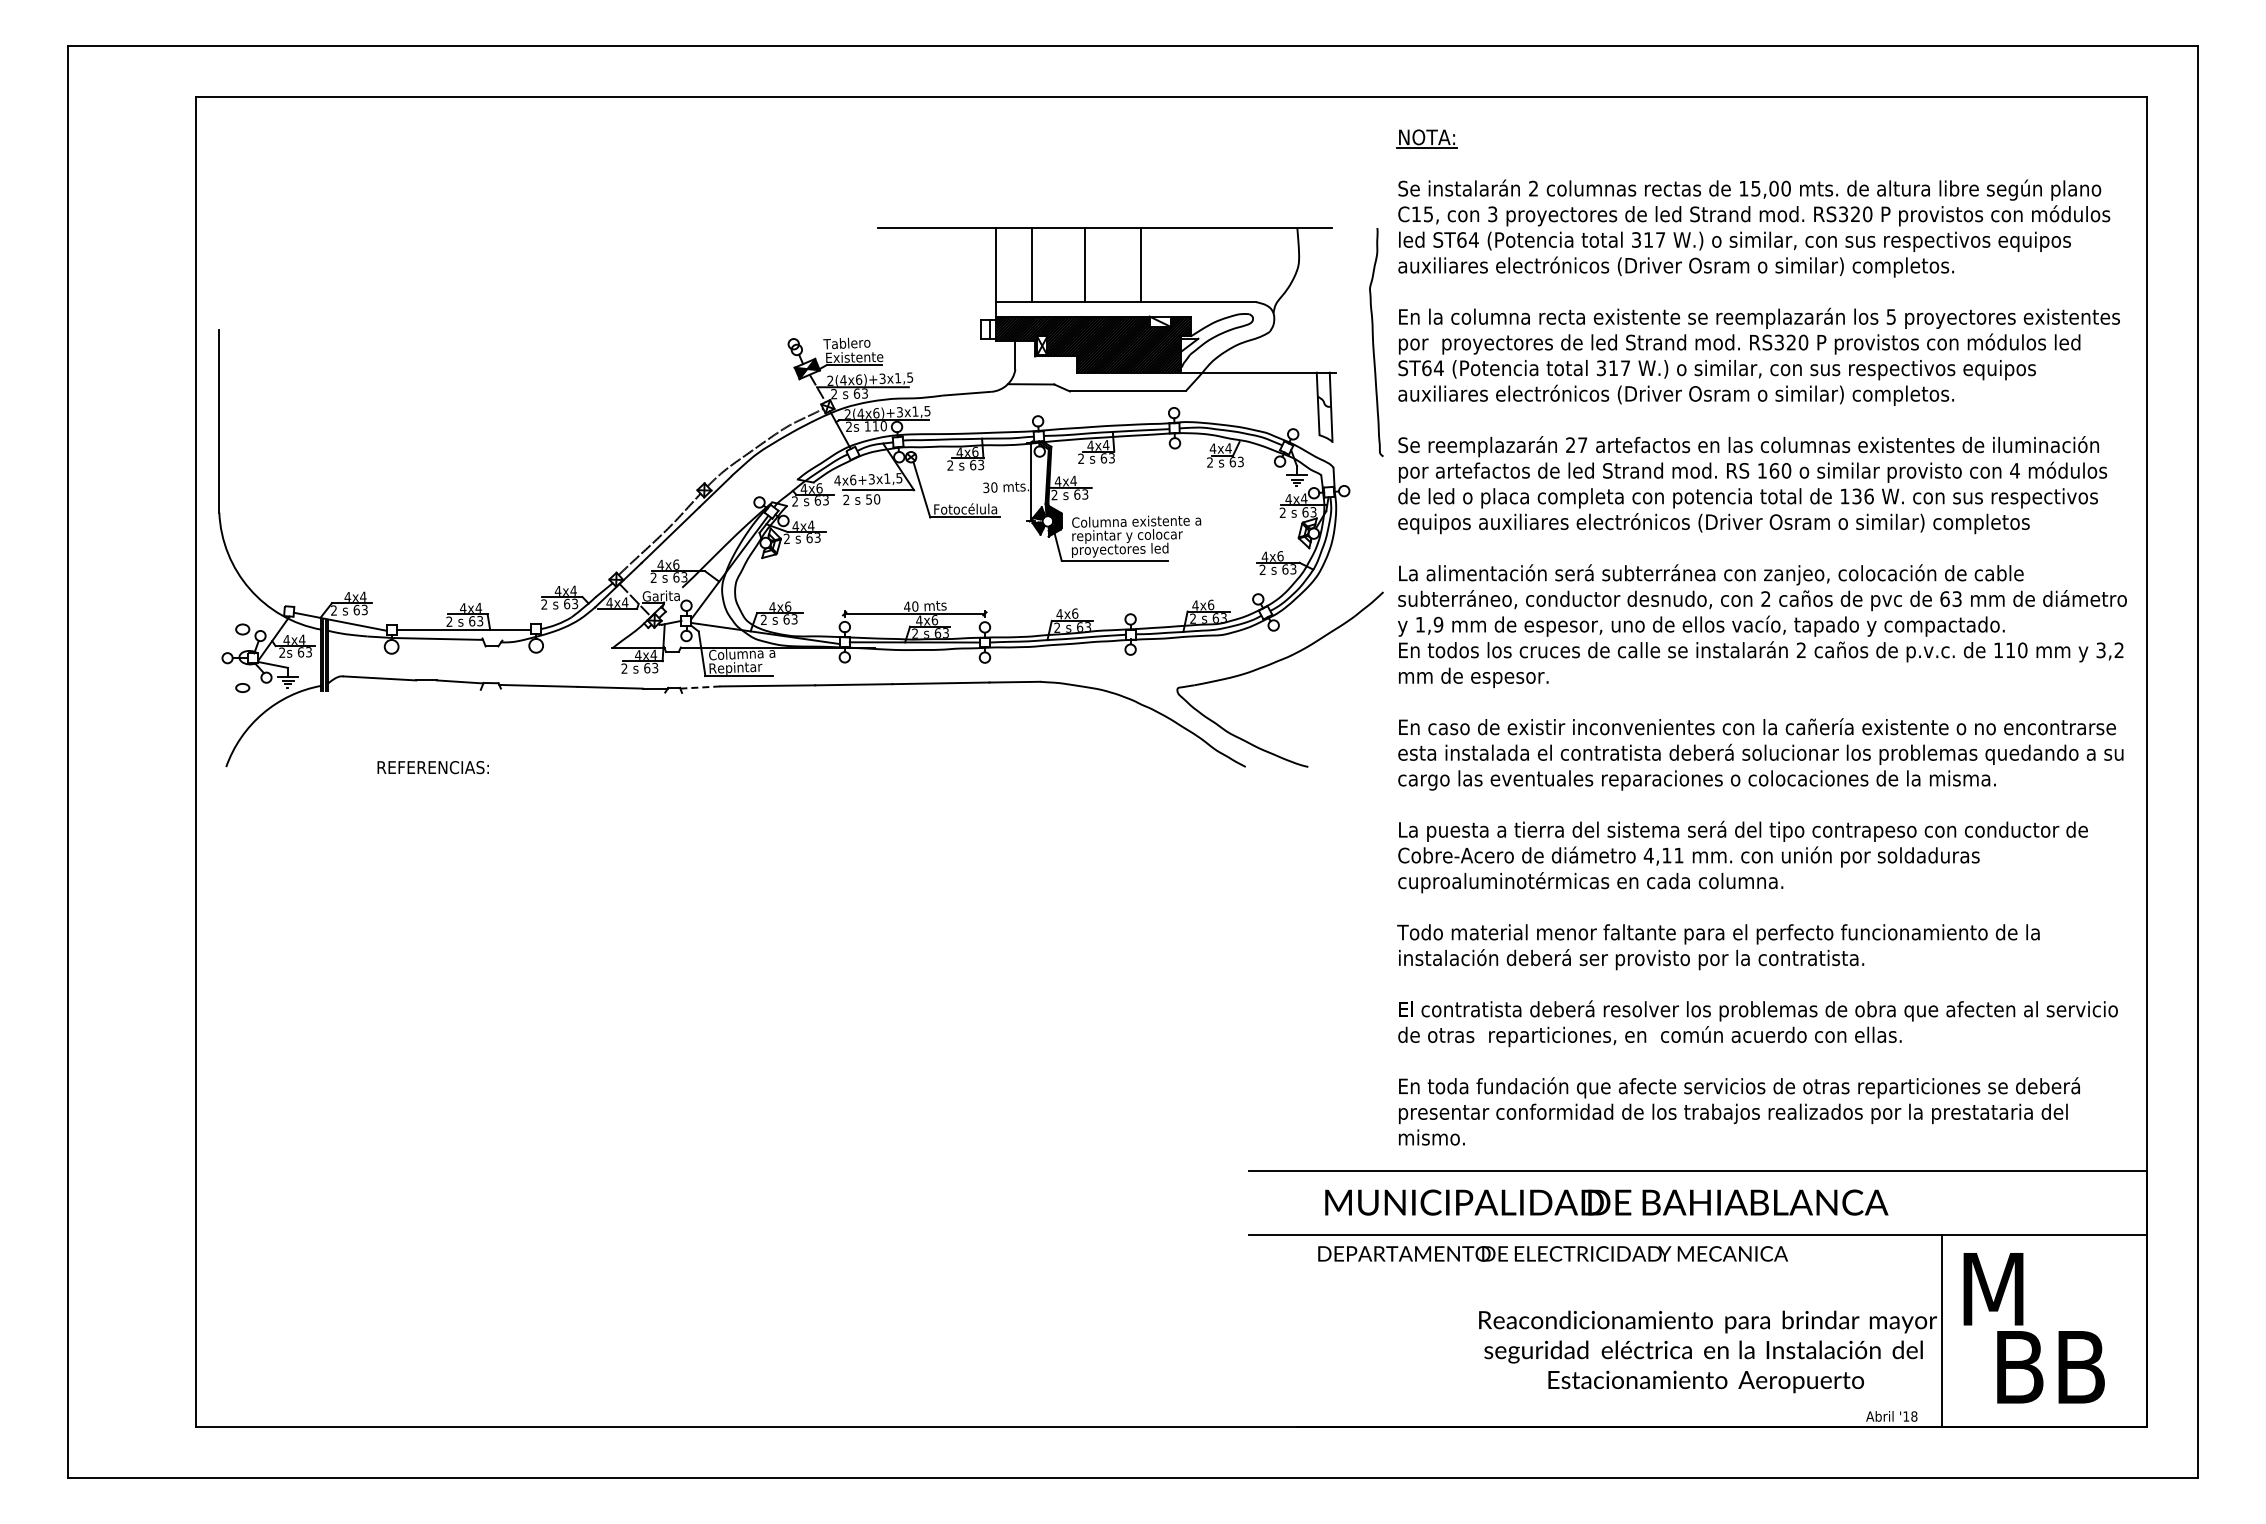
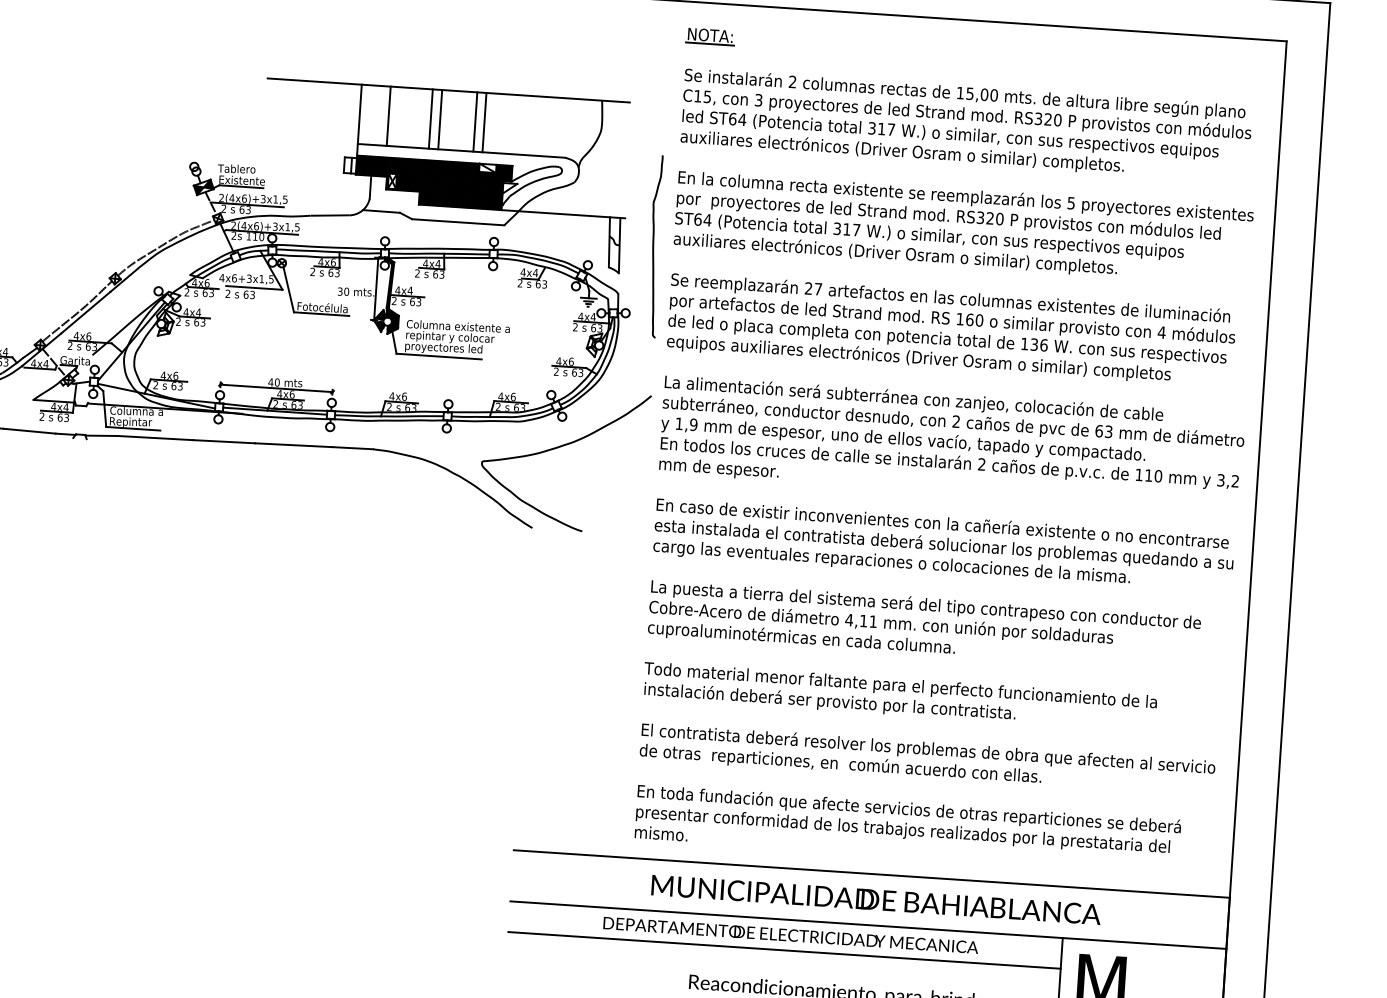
line: (1096, 264) -> (440, 119), added
line: (1152, 264) -> (484, 122), added
curve: (1374, 343) -> (654, 247), moved
text: (873, 499) -> (249, 294), 50 -> 63
line: (700, 687) -> (101, 435), dashed -> solid
text: (1606, 1202) -> (876, 899), moved
text: (1552, 1253) -> (790, 935), moved
line: (1595, 1273) -> (784, 950), added

